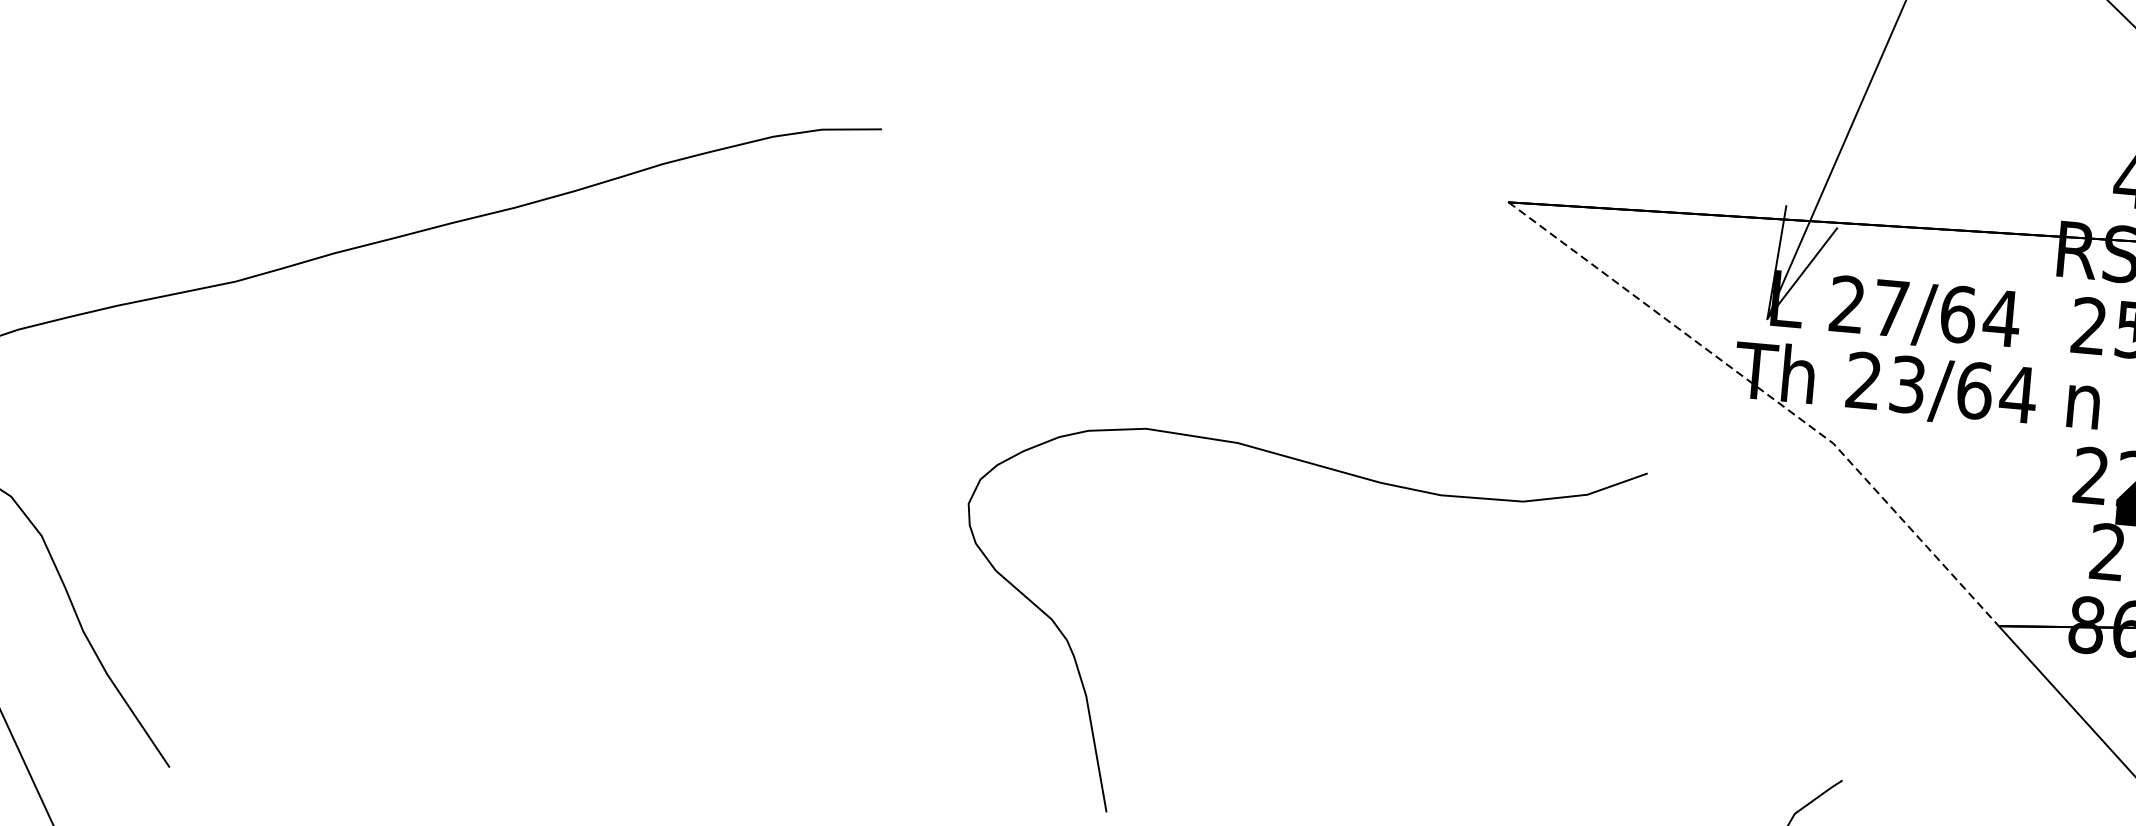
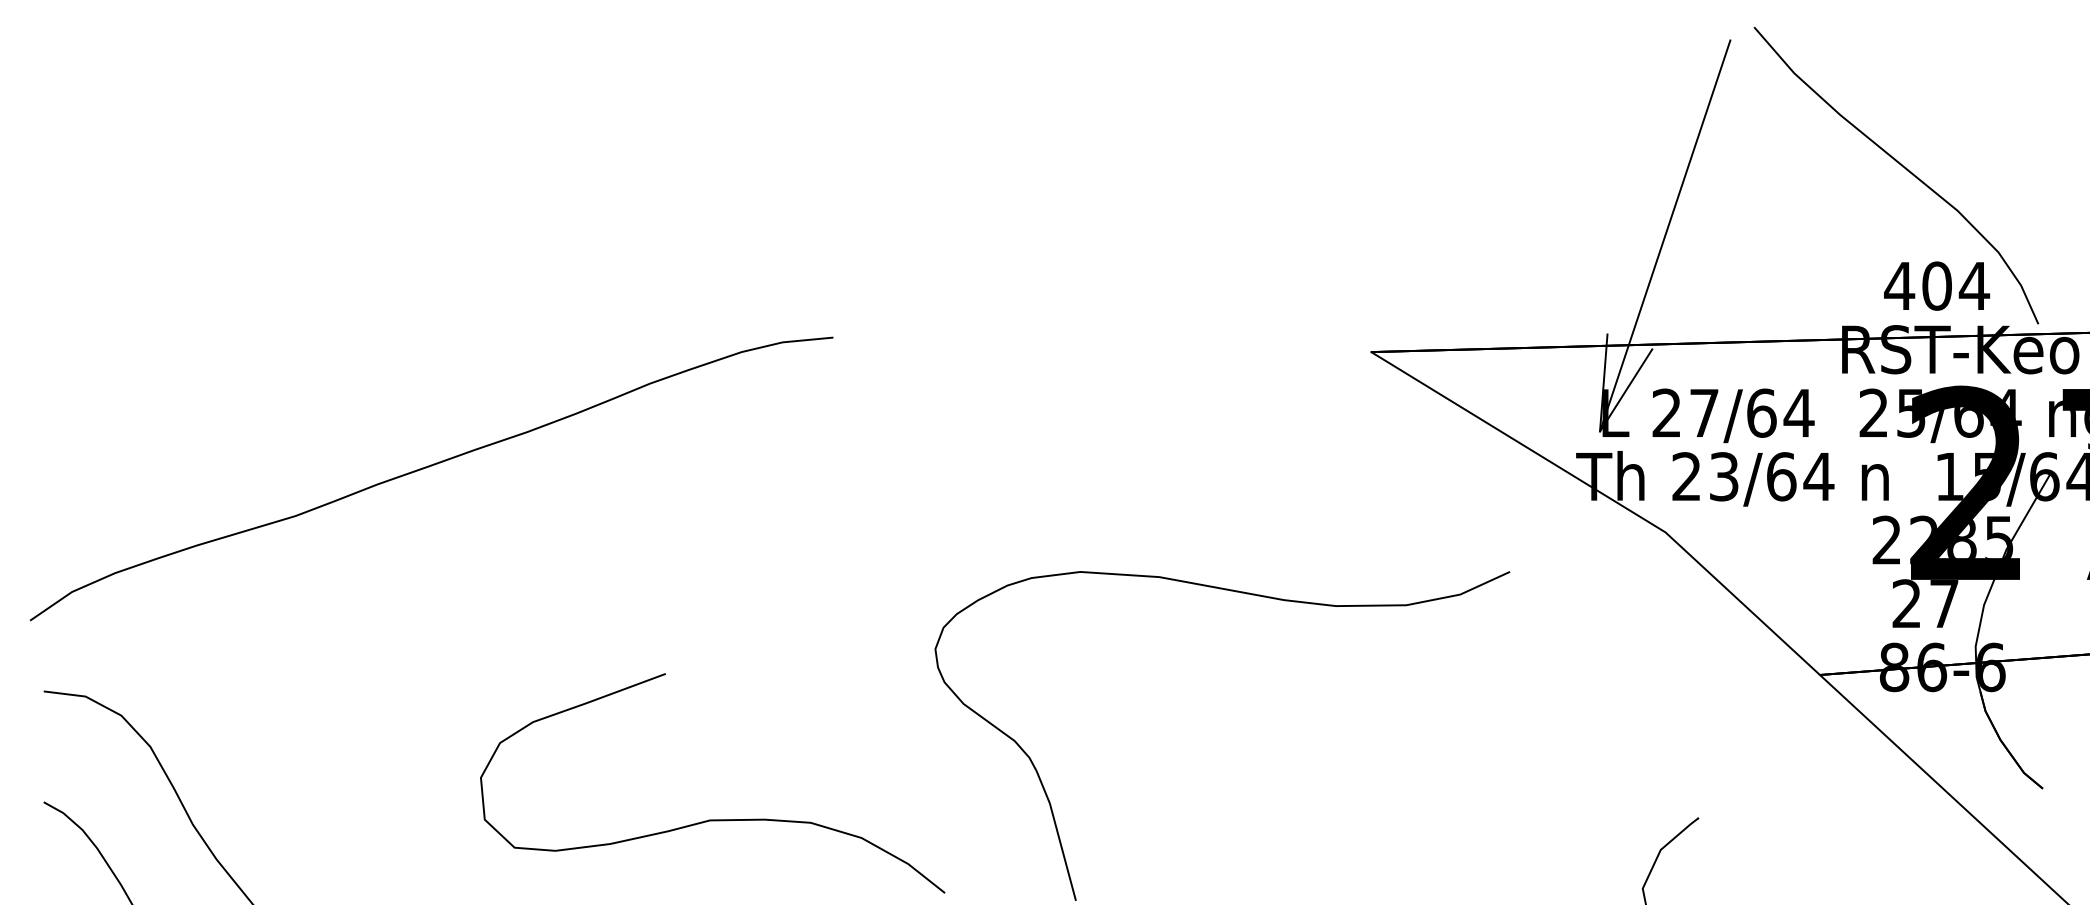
line: (1770, 396) -> (1608, 497), dashed -> solid
curve: (690, 679) -> (712, 819), added

